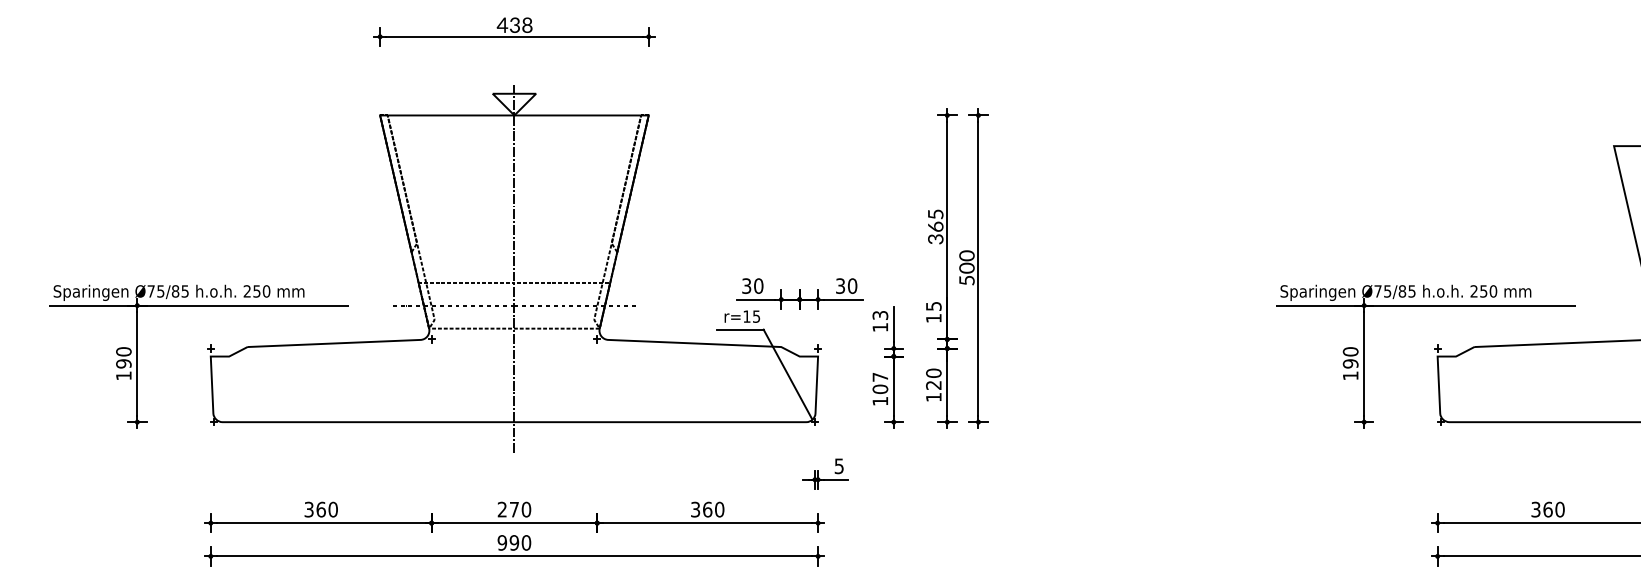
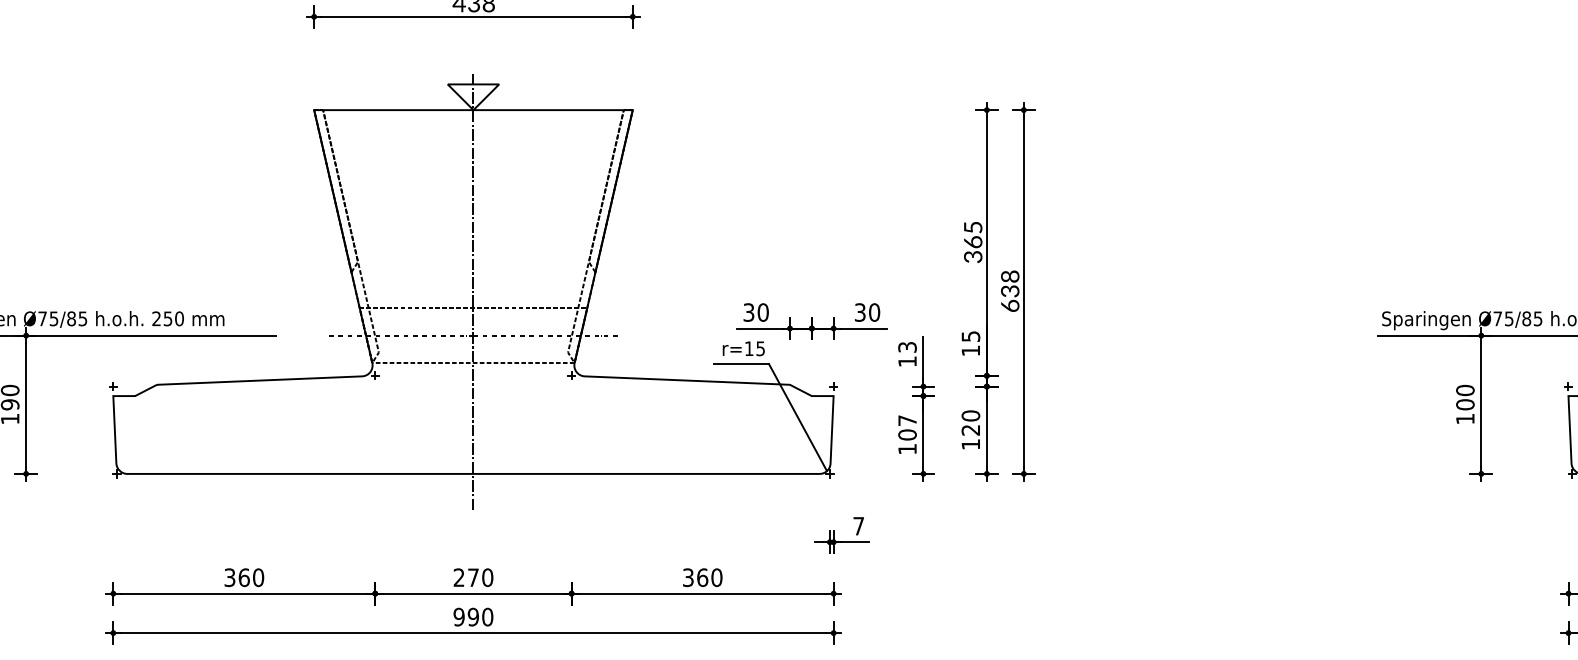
text: (966, 267) -> (1009, 290), 500 -> 638
text: (1350, 363) -> (1465, 404), 190 -> 100
text: (838, 466) -> (857, 526), 5 -> 7

